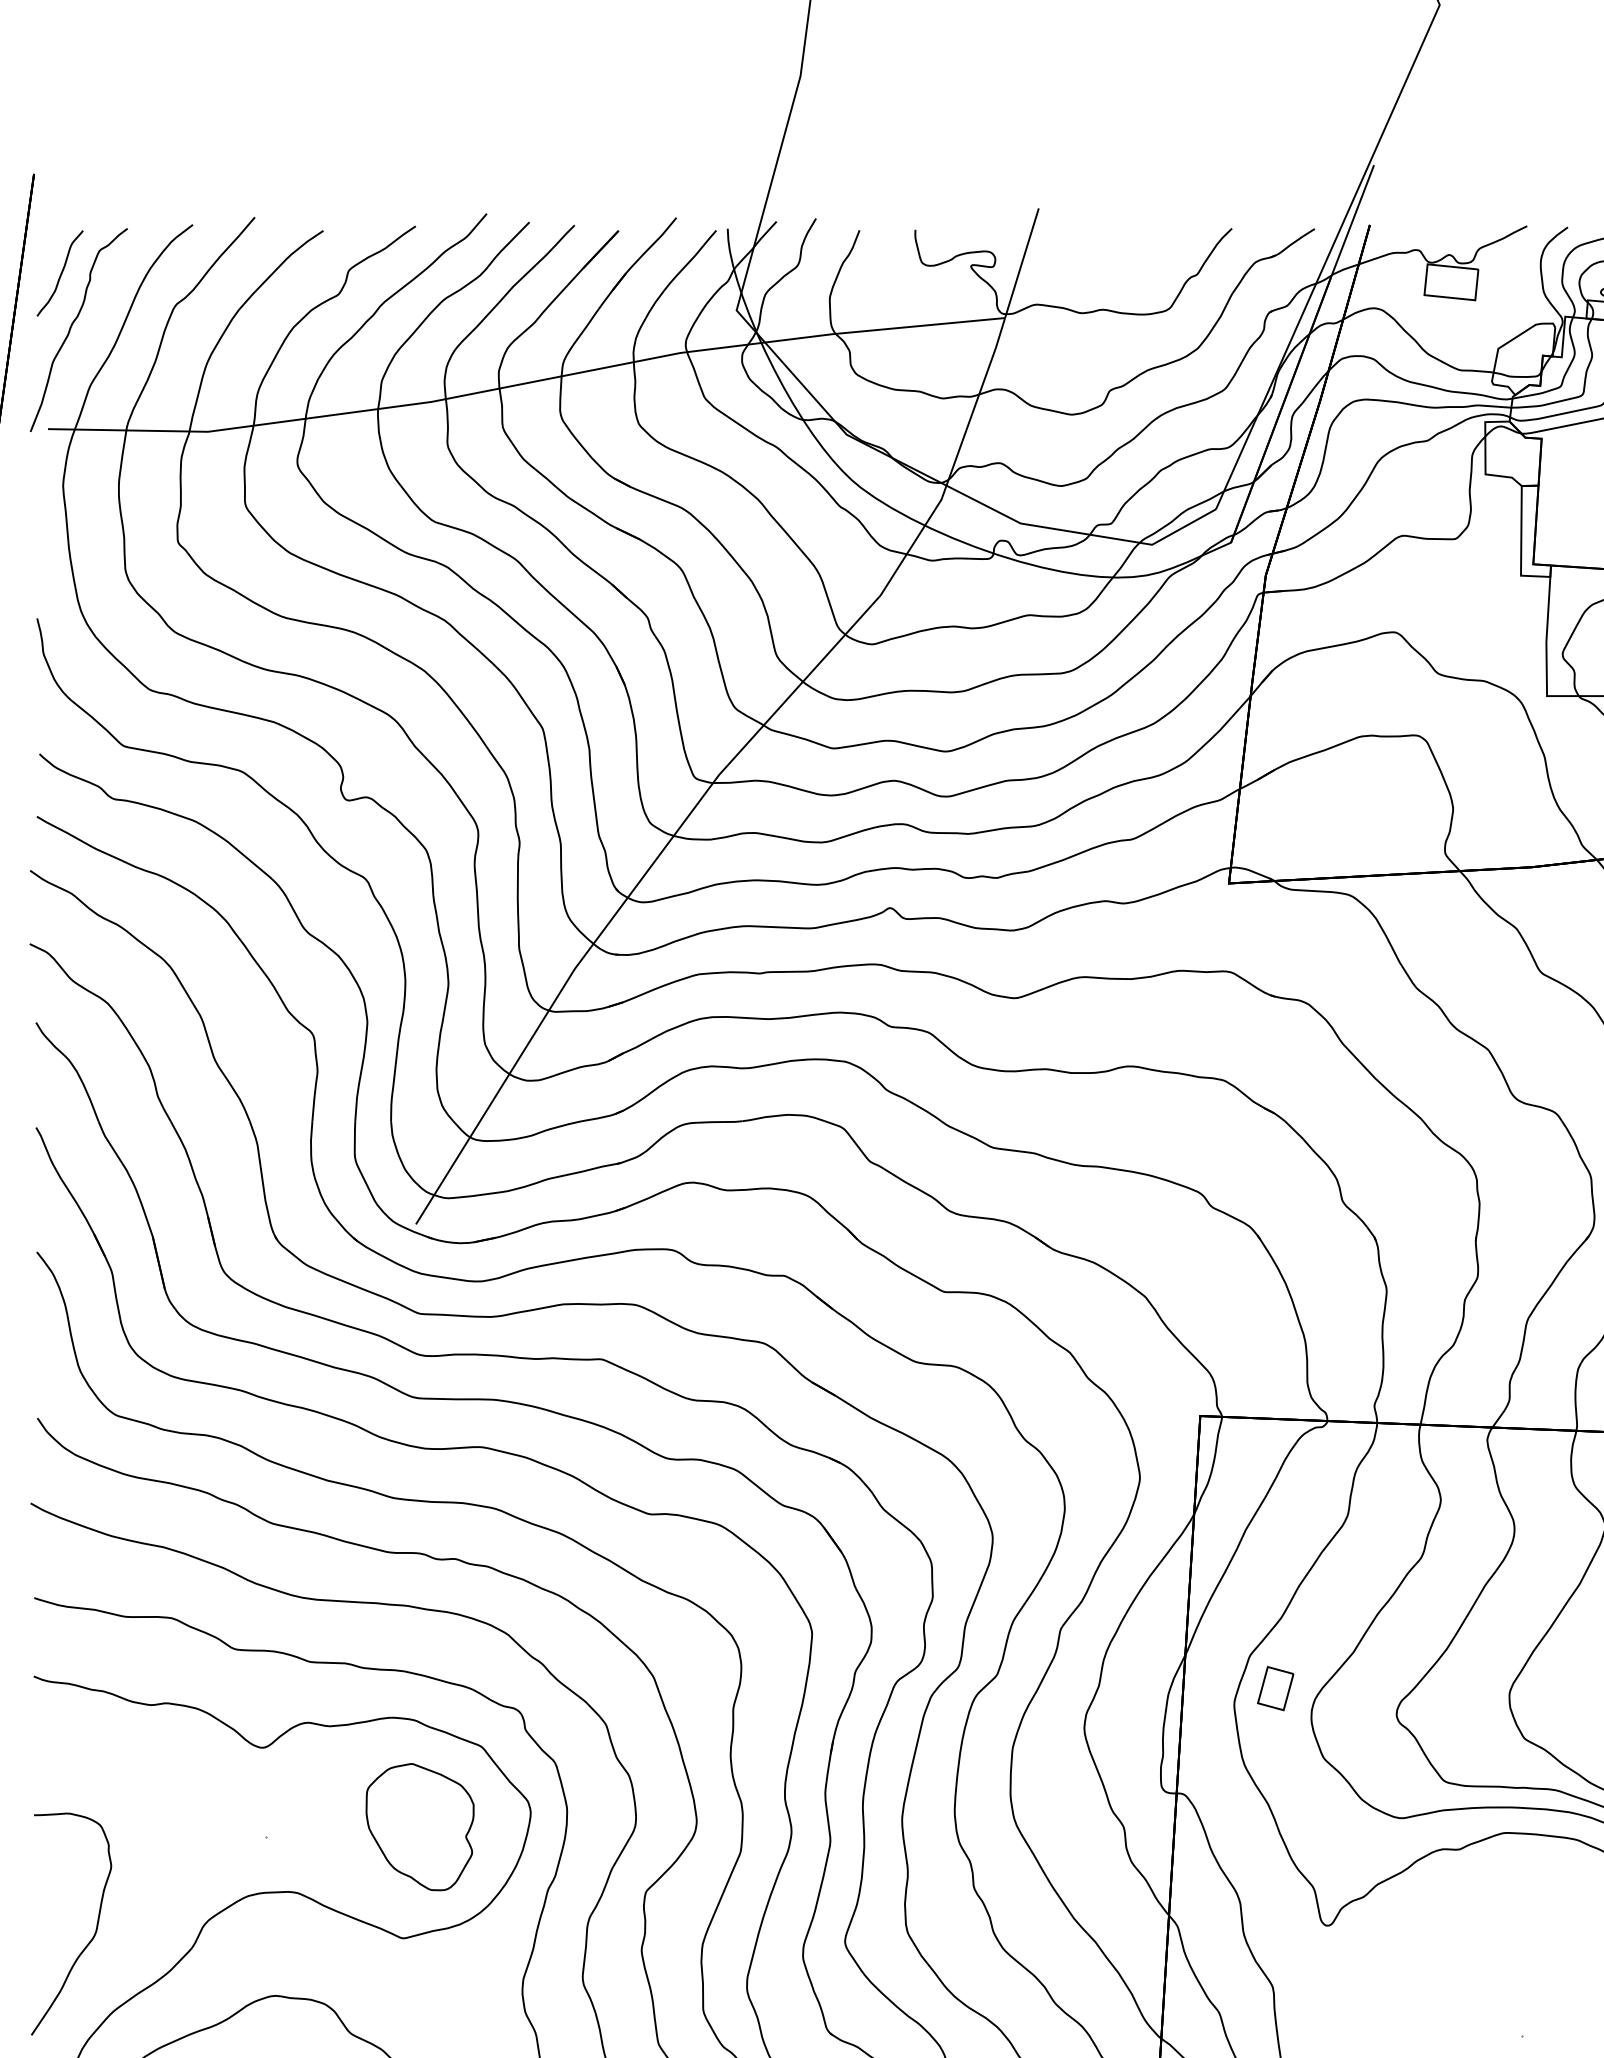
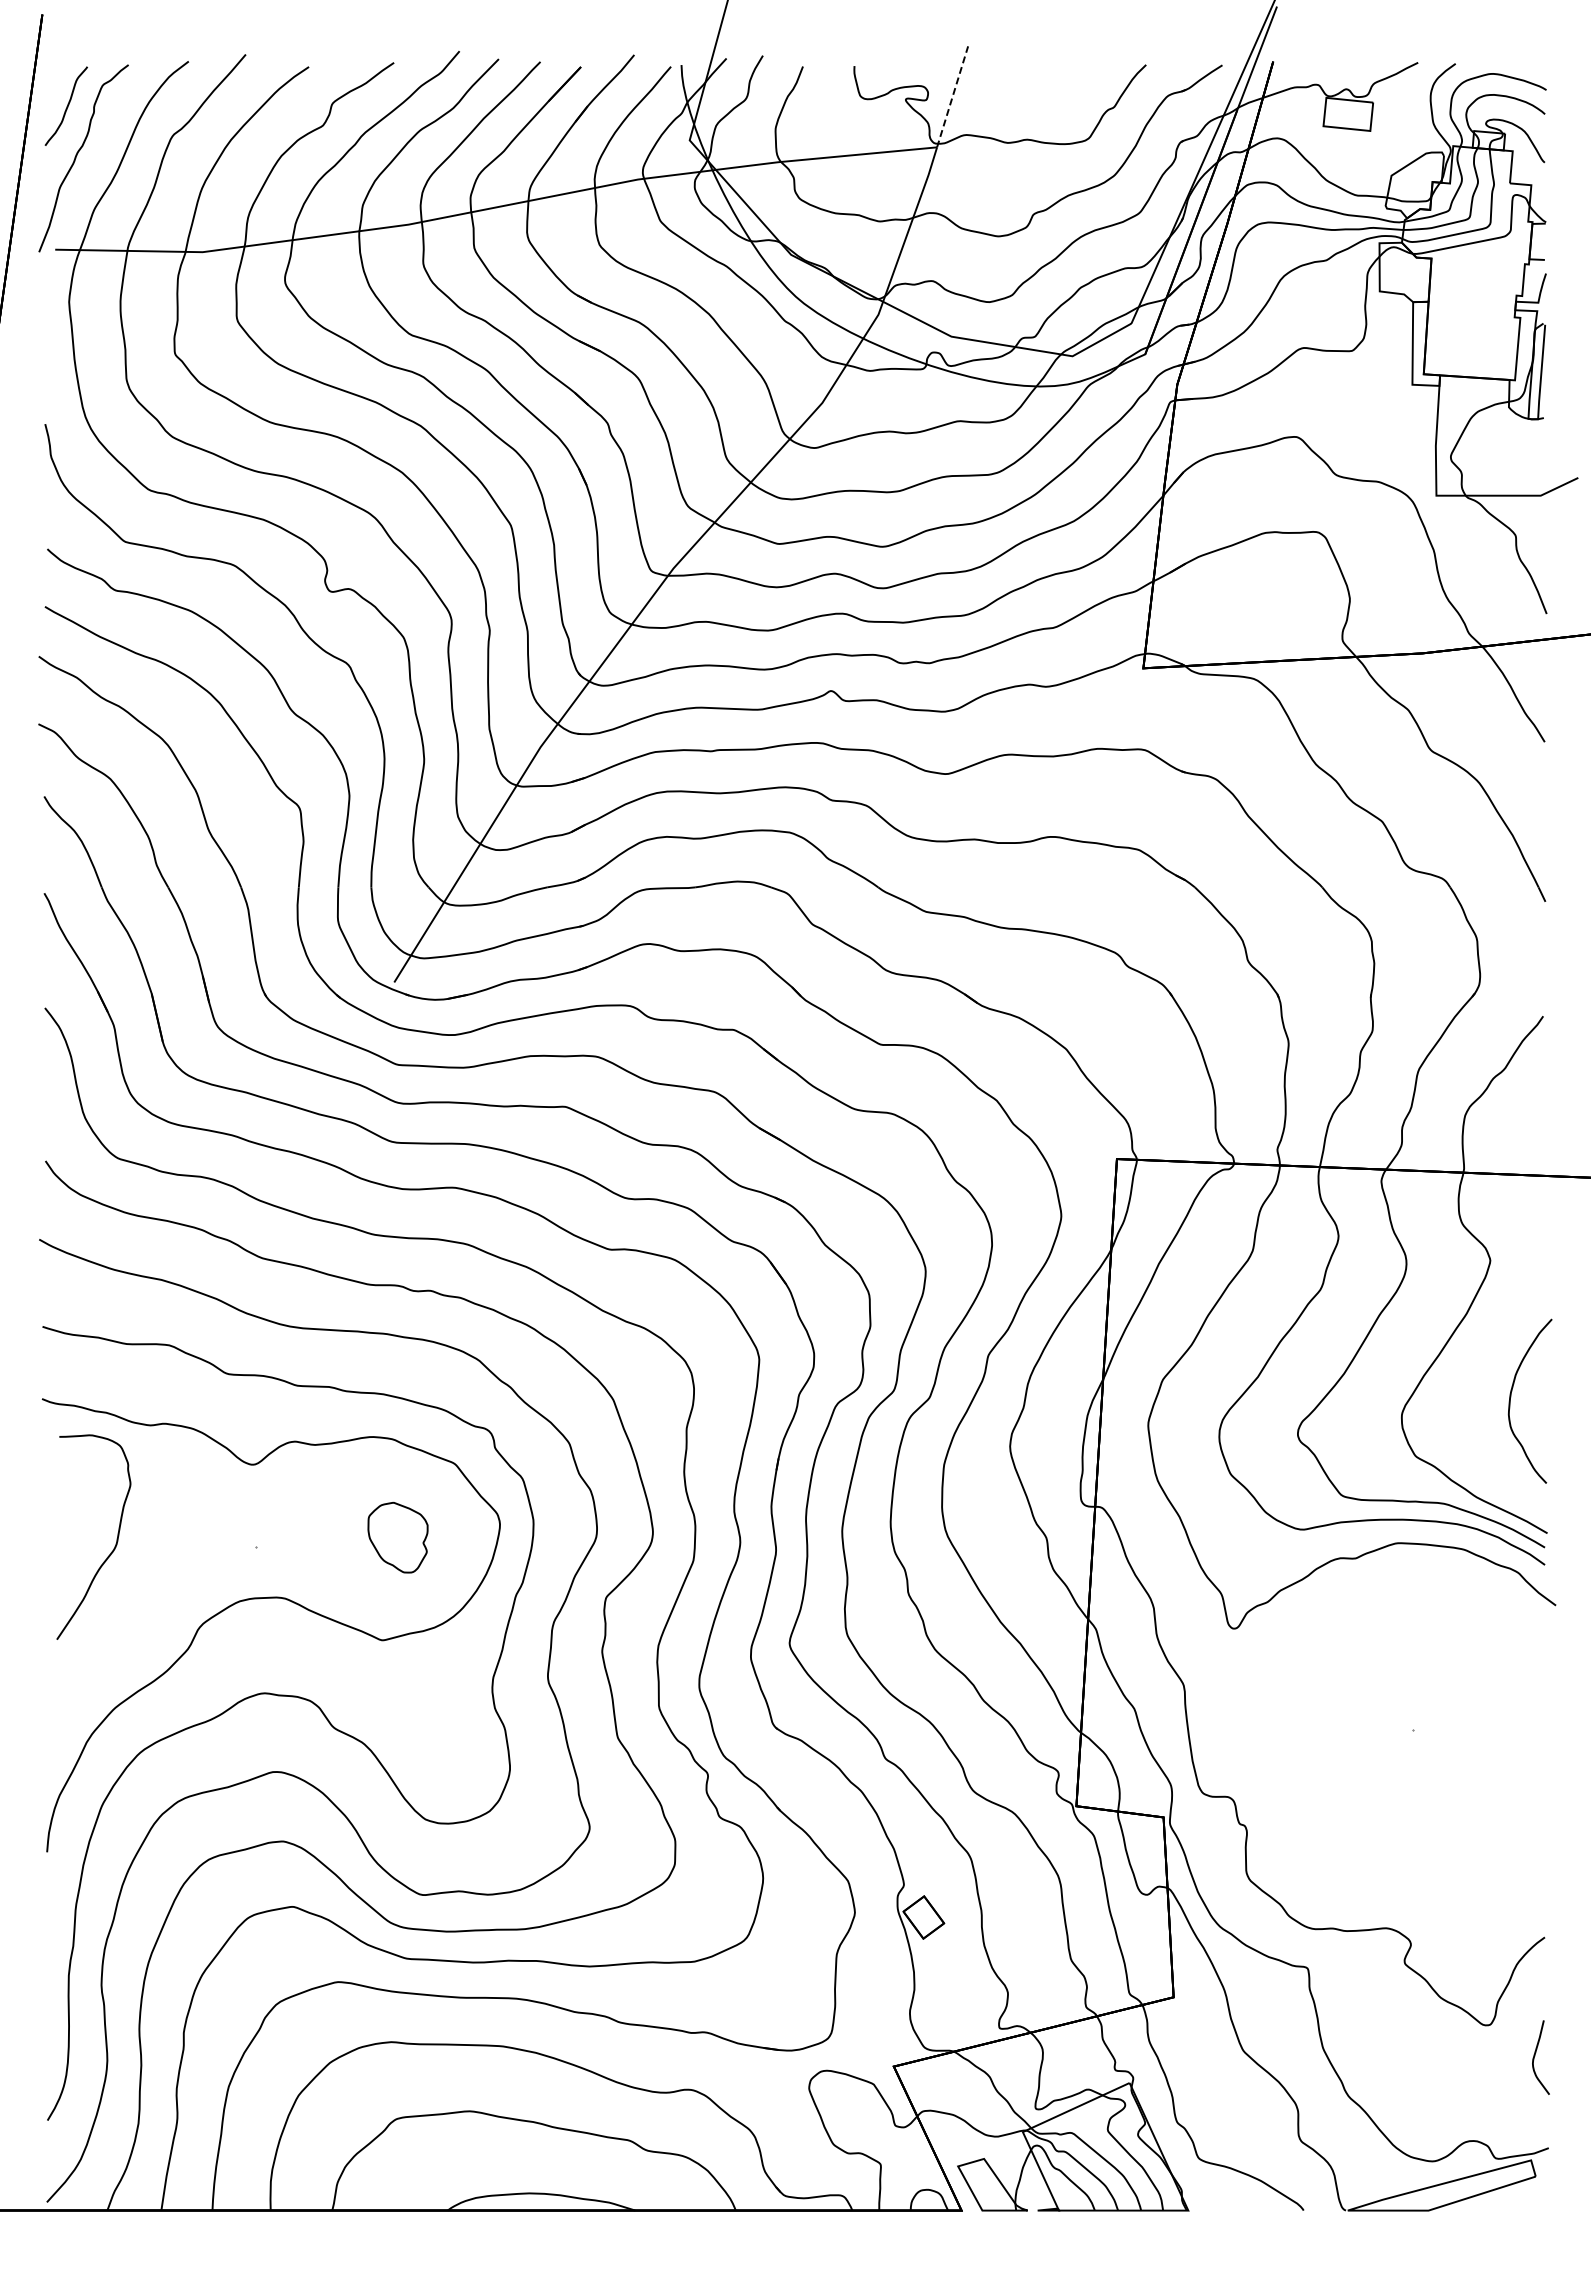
line: (1021, 262) -> (952, 96), solid -> dashed
part: (1275, 1688) -> (1186, 1410), removed
part: (419, 1826) -> (397, 1537), size x0.6
curve: (96, 1925) -> (116, 1538), moved

